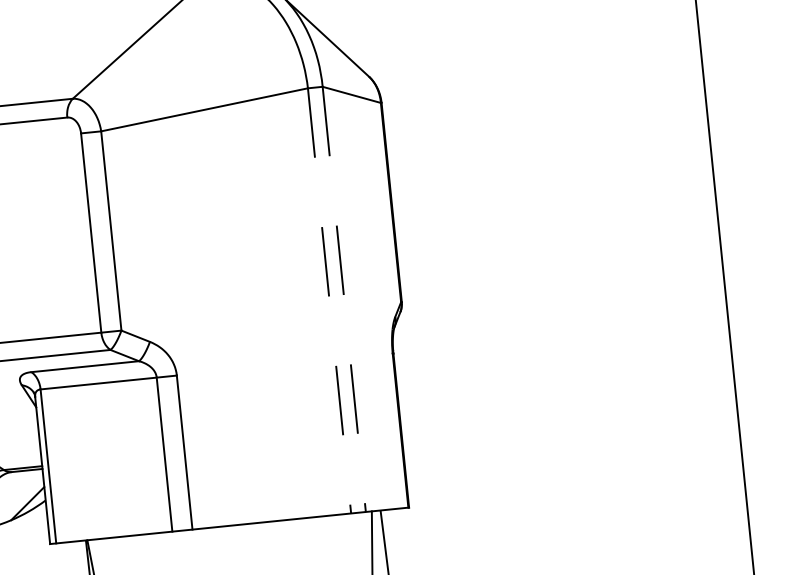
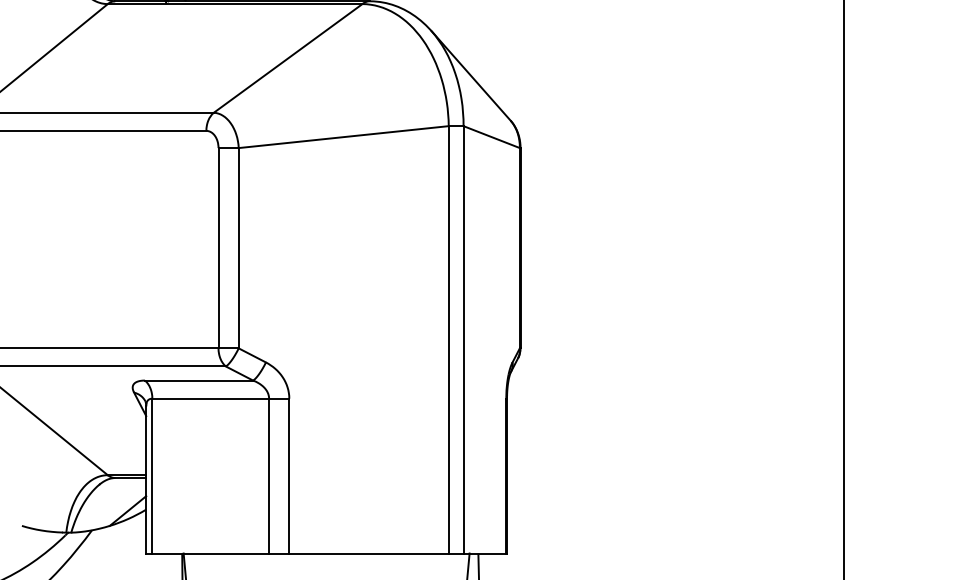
line: (344, 299) -> (463, 339), dashed -> solid
line: (329, 300) -> (448, 339), dashed -> solid

